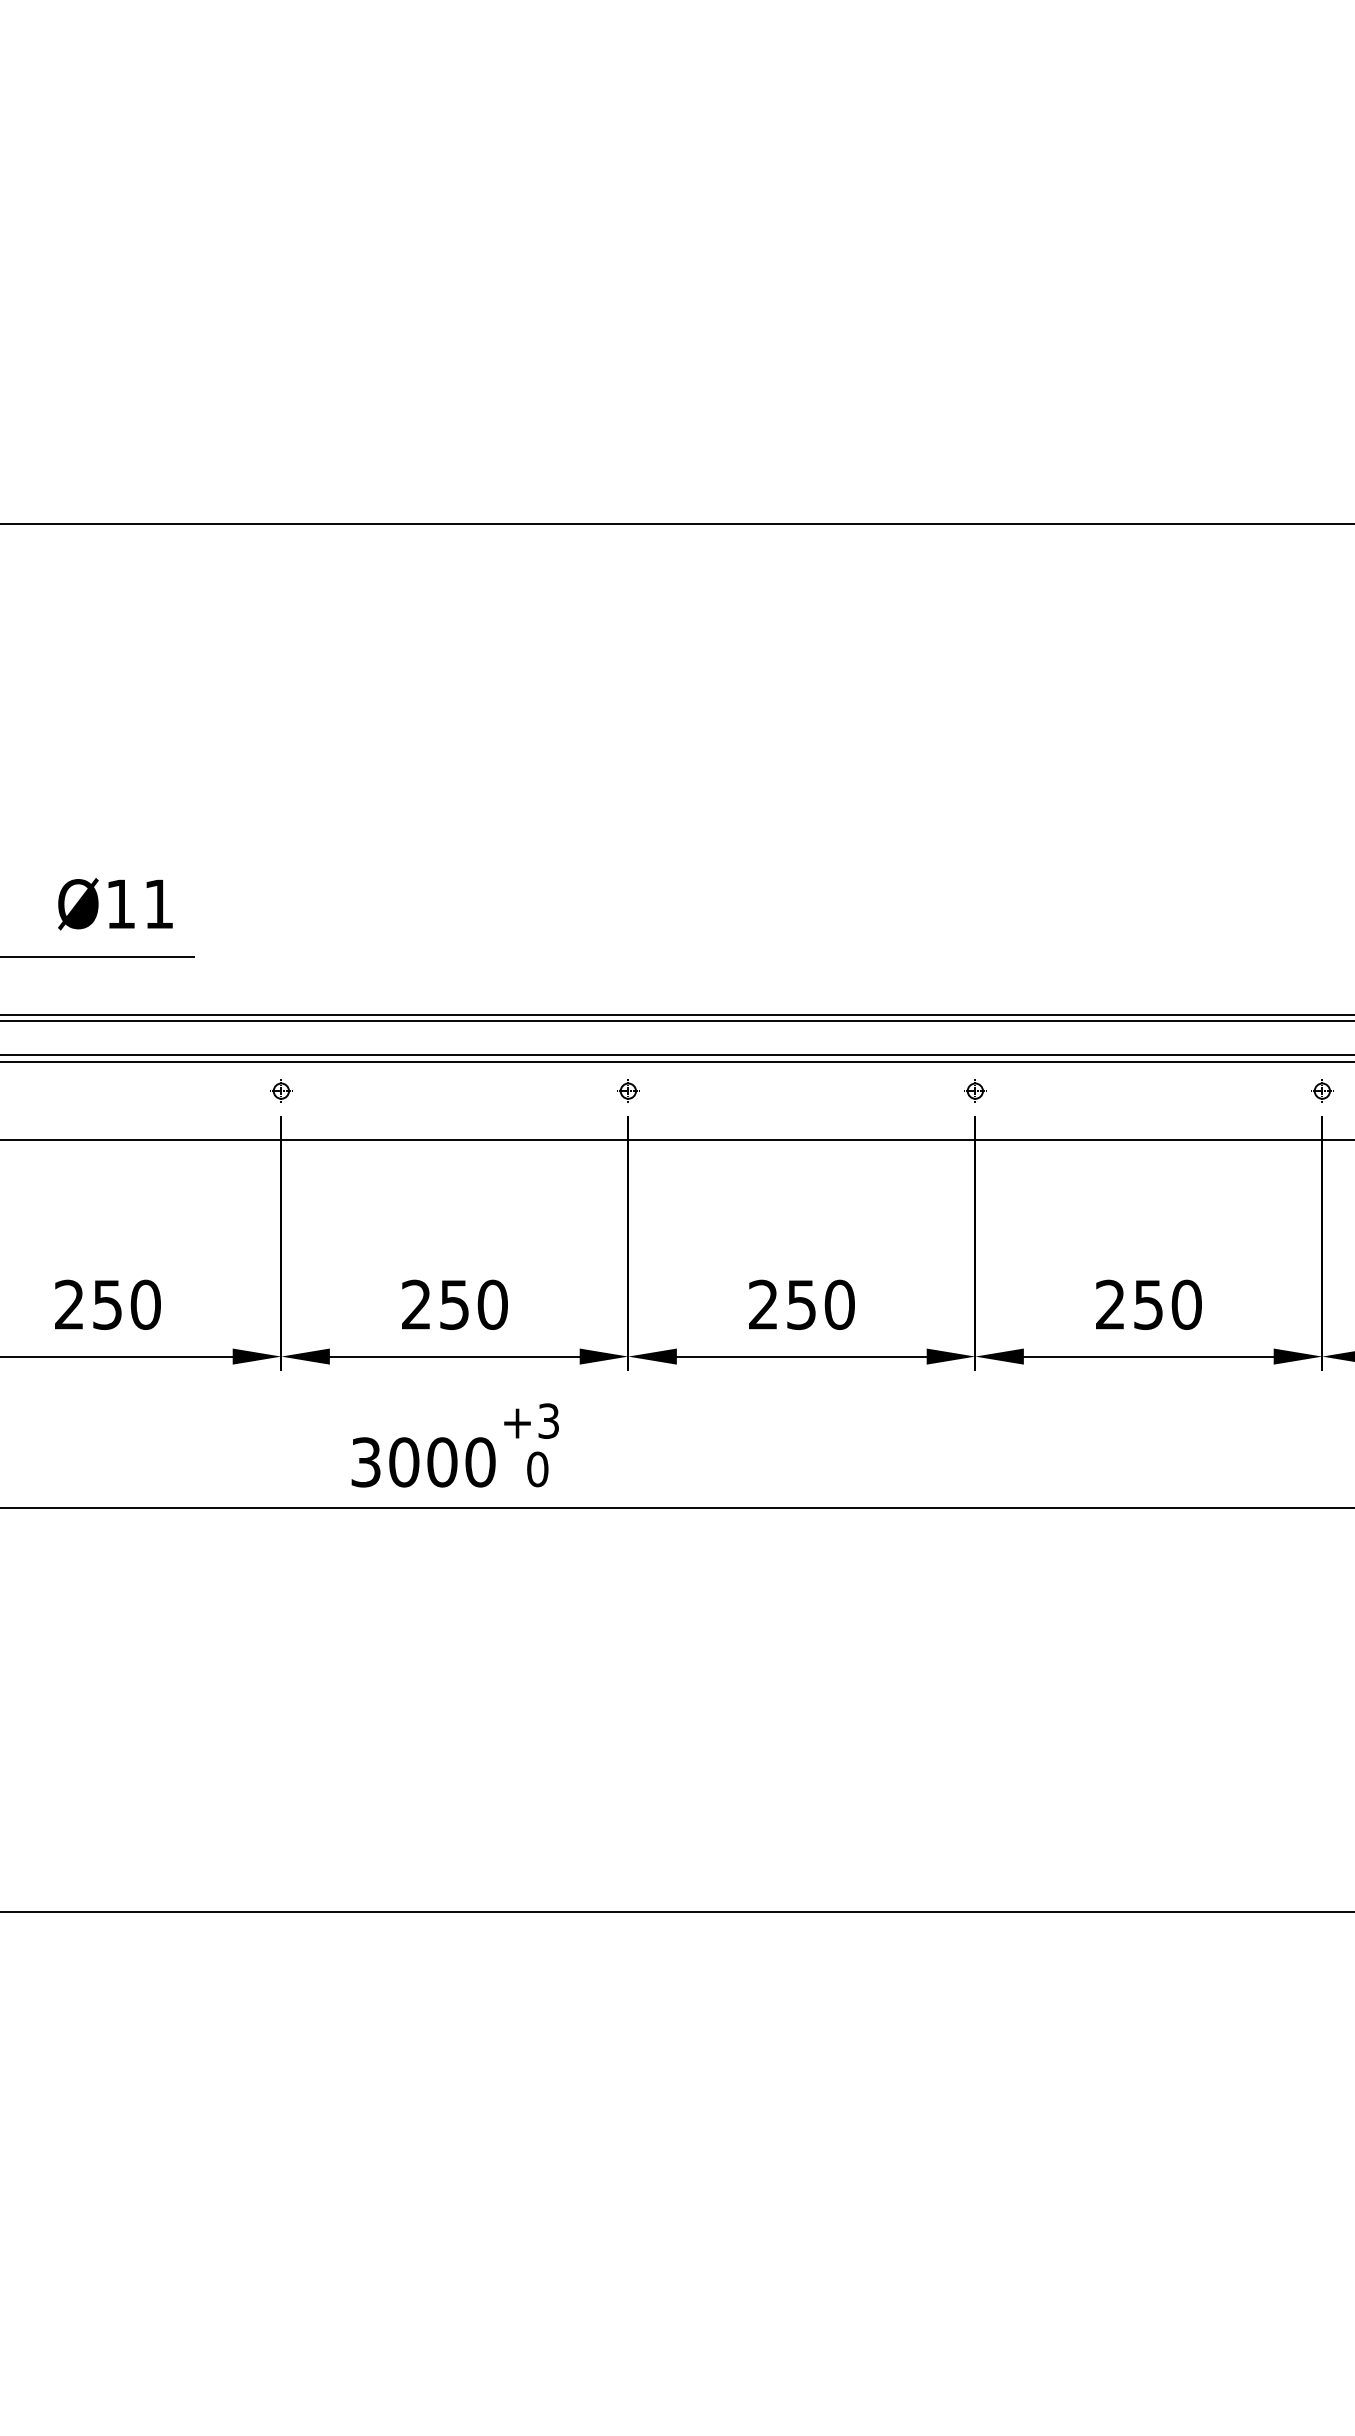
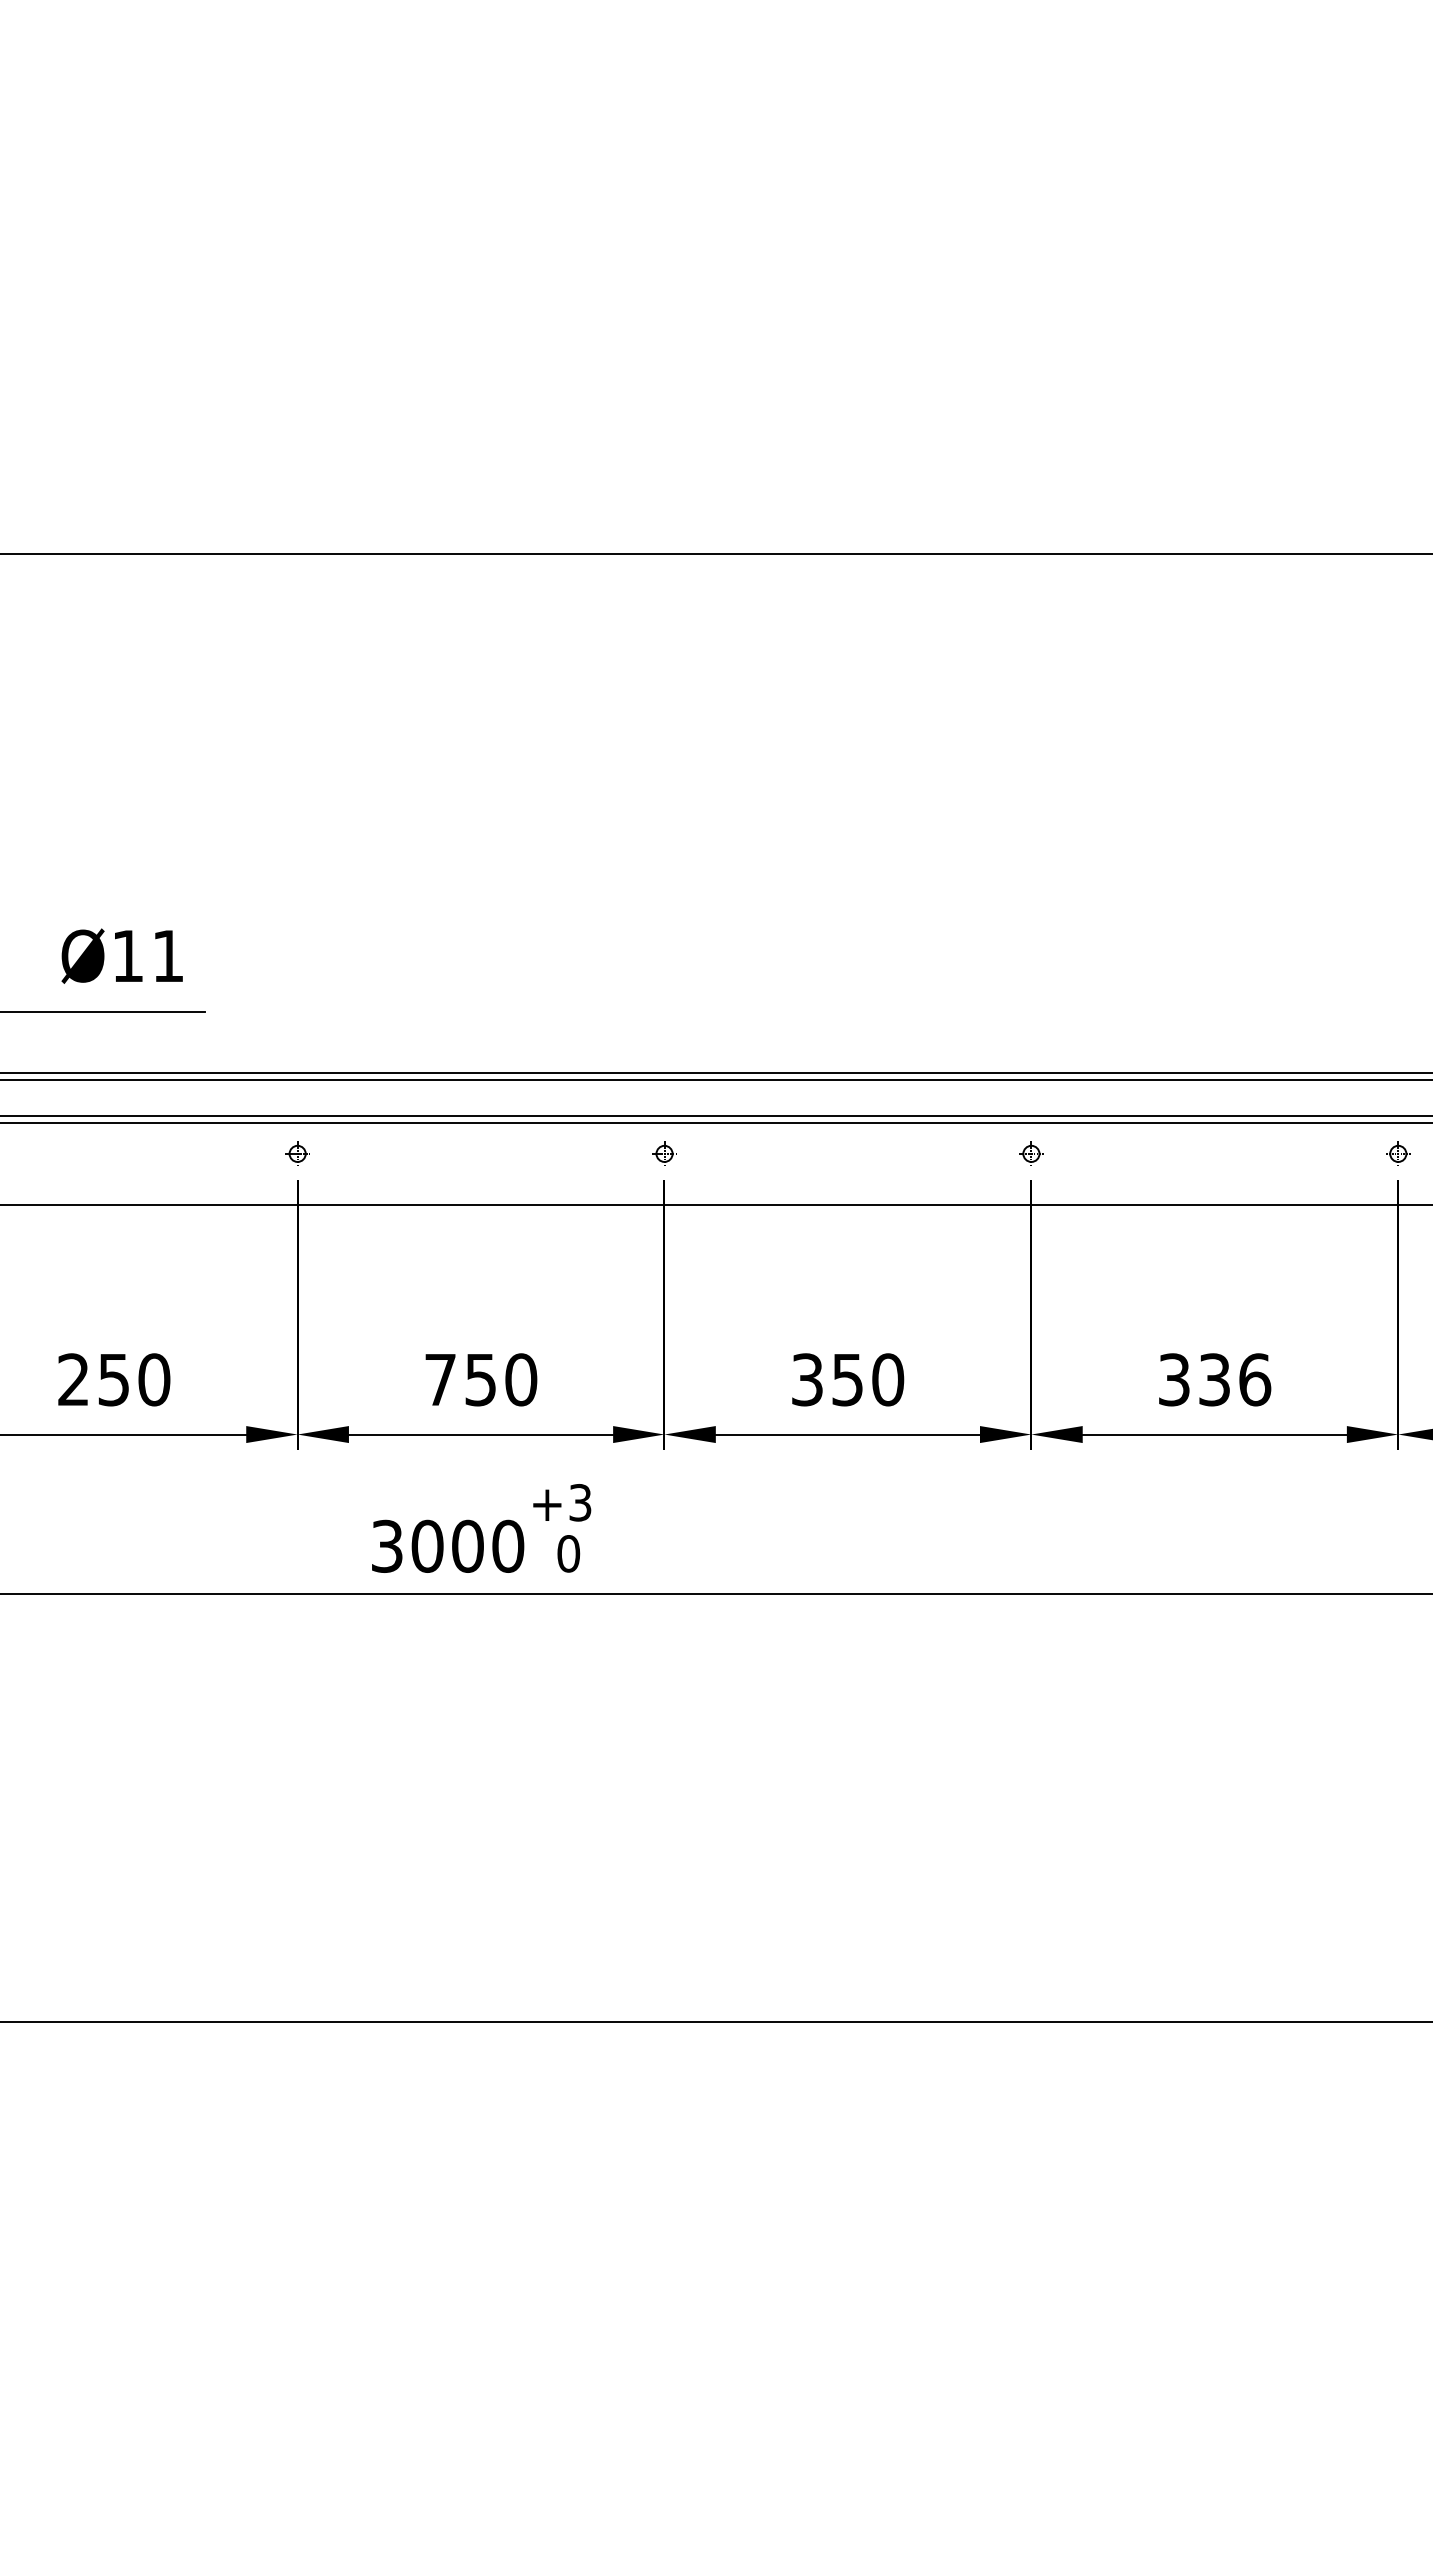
text: (416, 1304) -> (440, 1379), 250 -> 750
text: (763, 1304) -> (807, 1379), 250 -> 350
text: (1149, 1304) -> (1215, 1379), 250 -> 336

